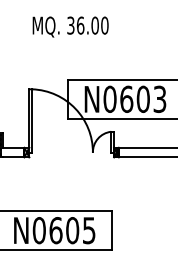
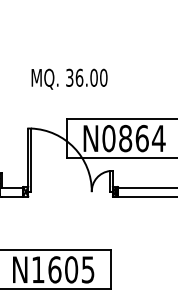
text: (70, 26) -> (69, 78), moved
text: (143, 99) -> (142, 138), N0603 -> N0864
text: (38, 230) -> (37, 269), N0605 -> N1605

